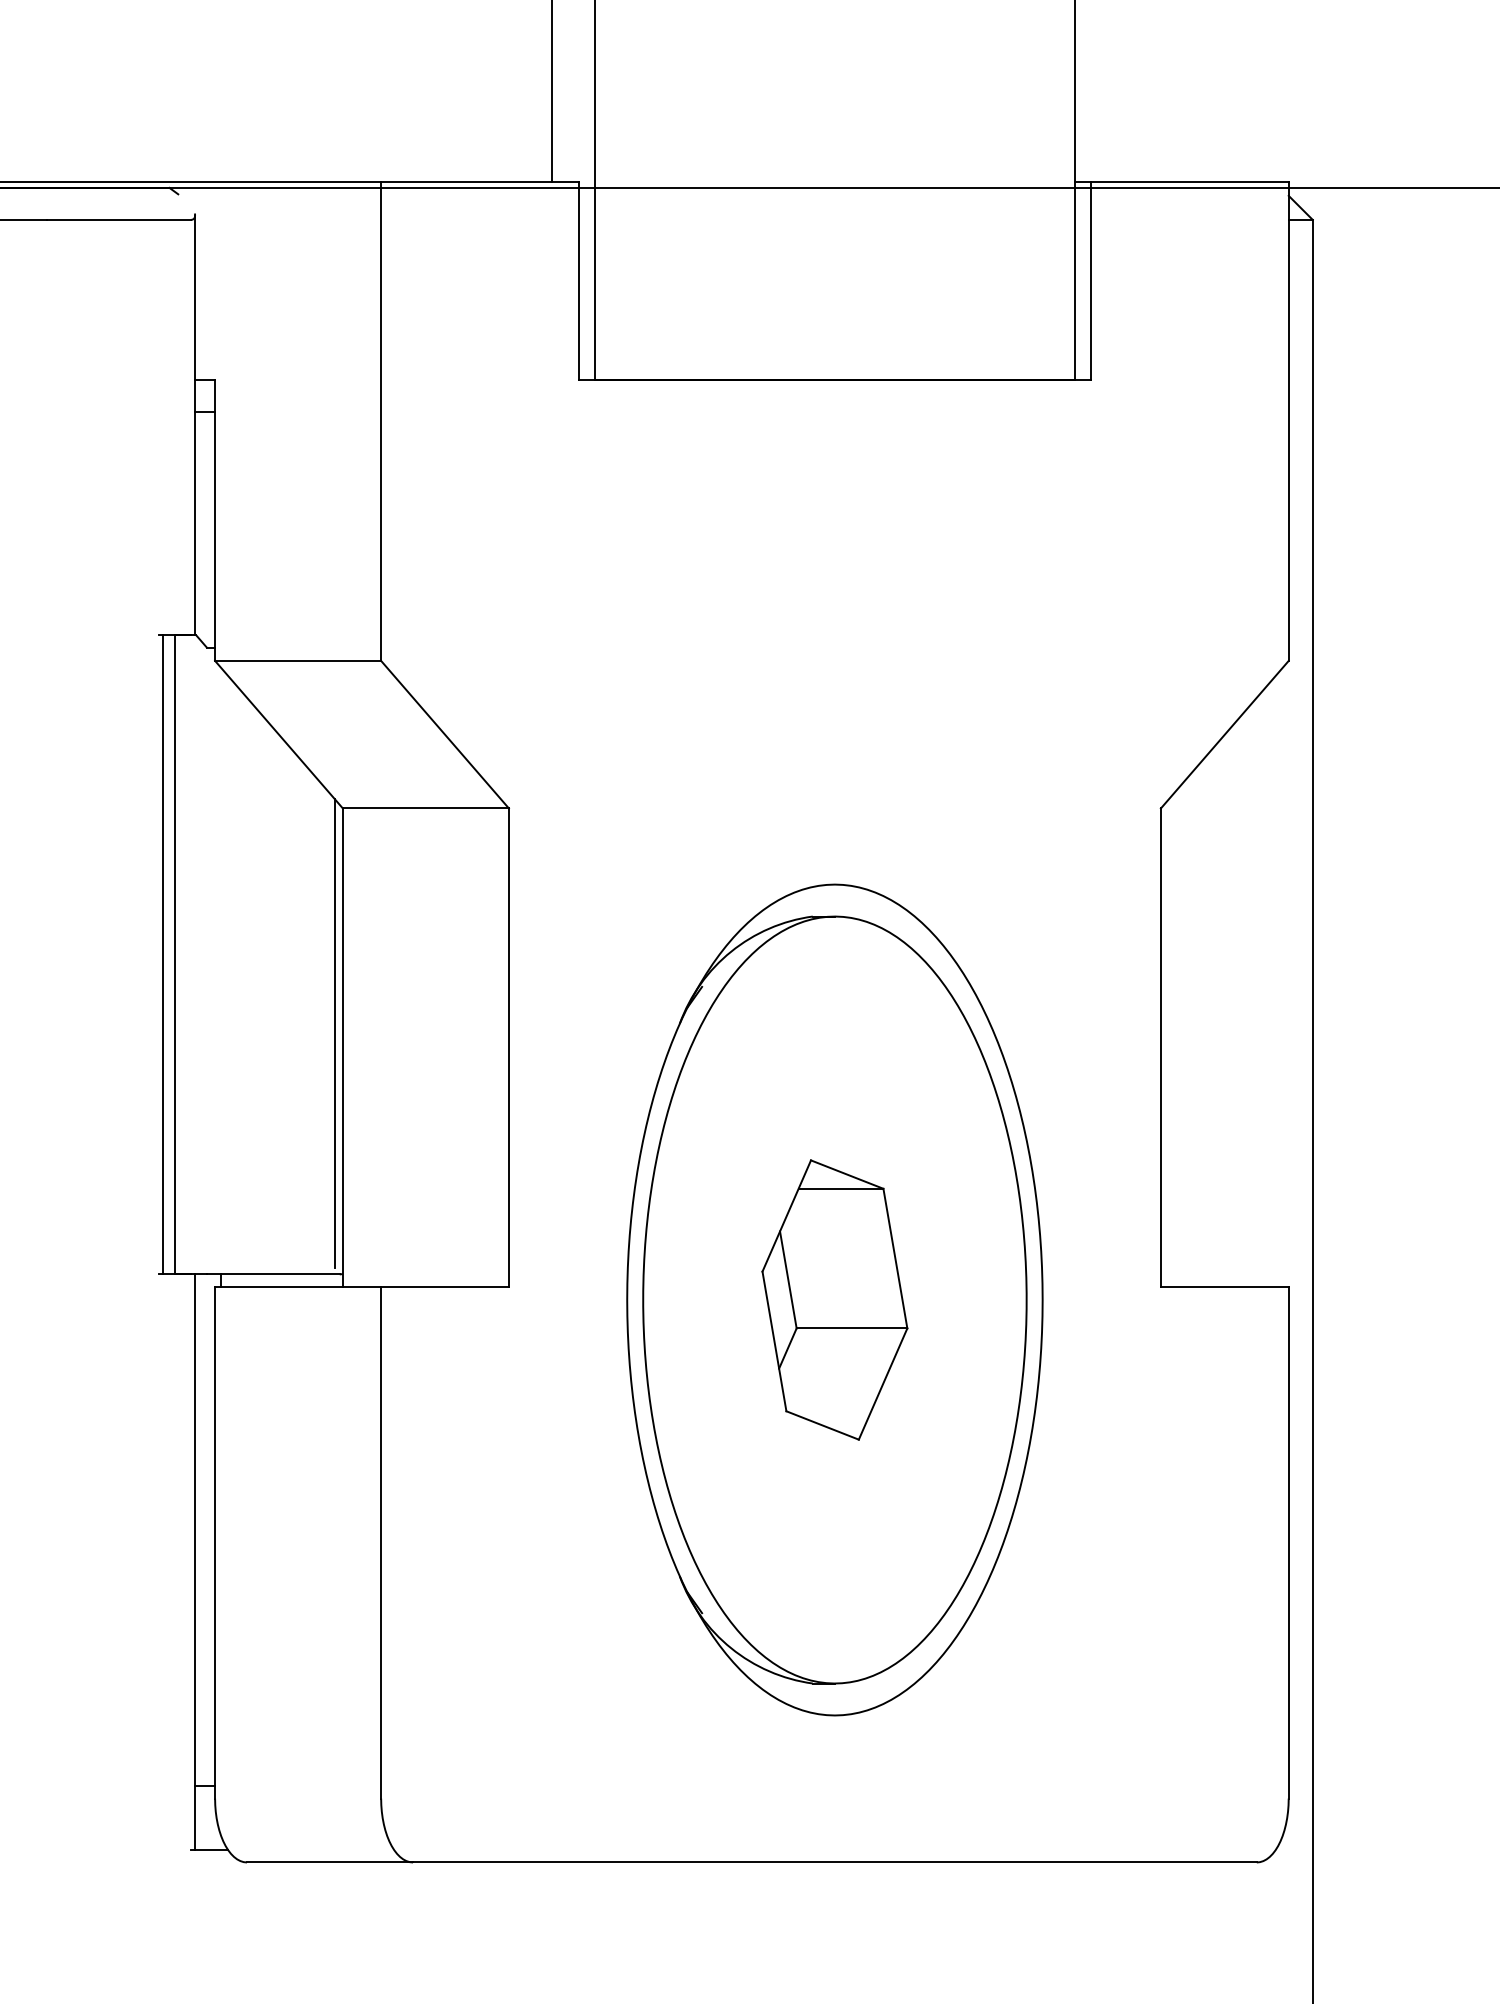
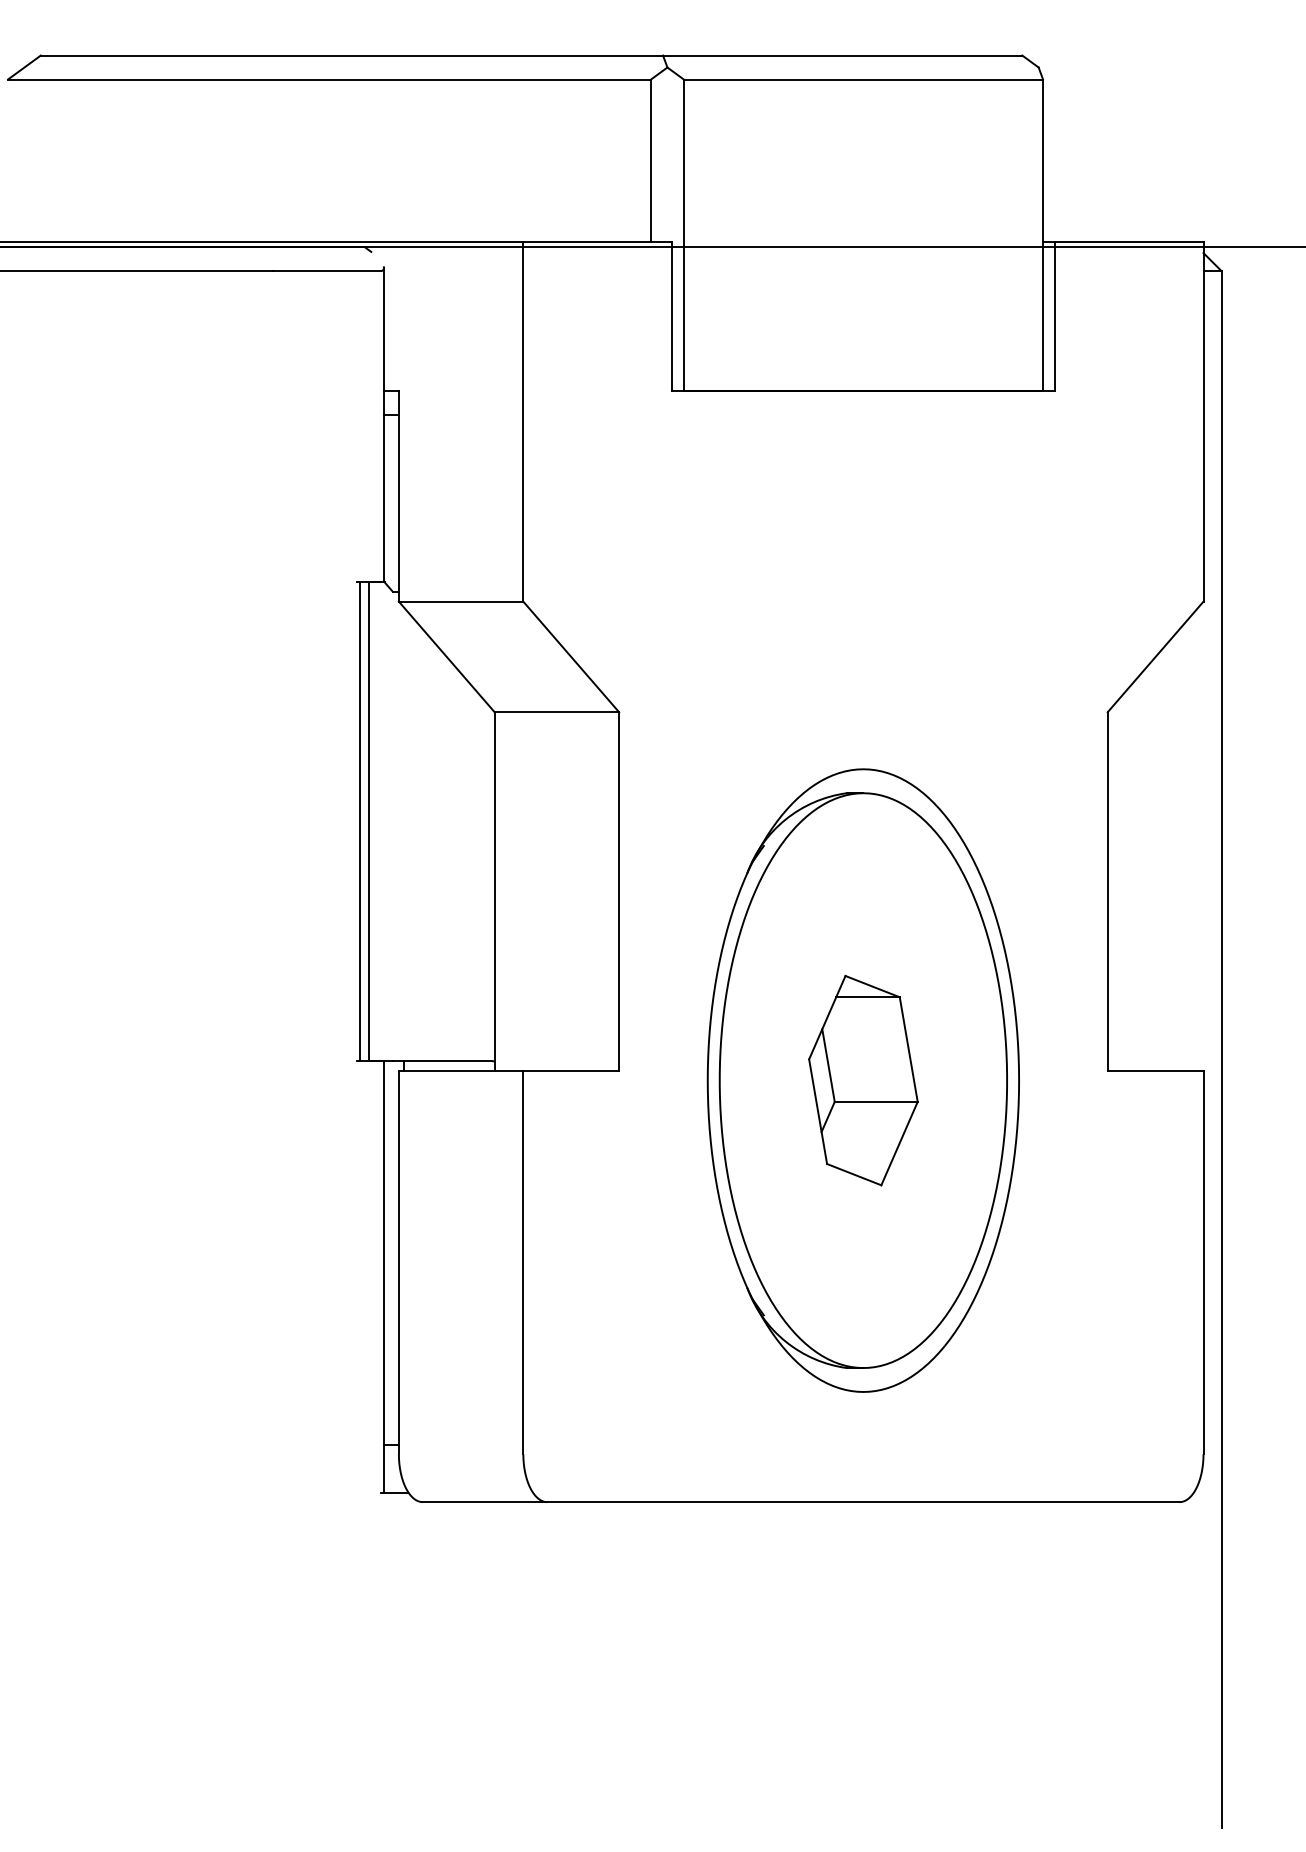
line: (334, 1032) -> (488, 880), removed

